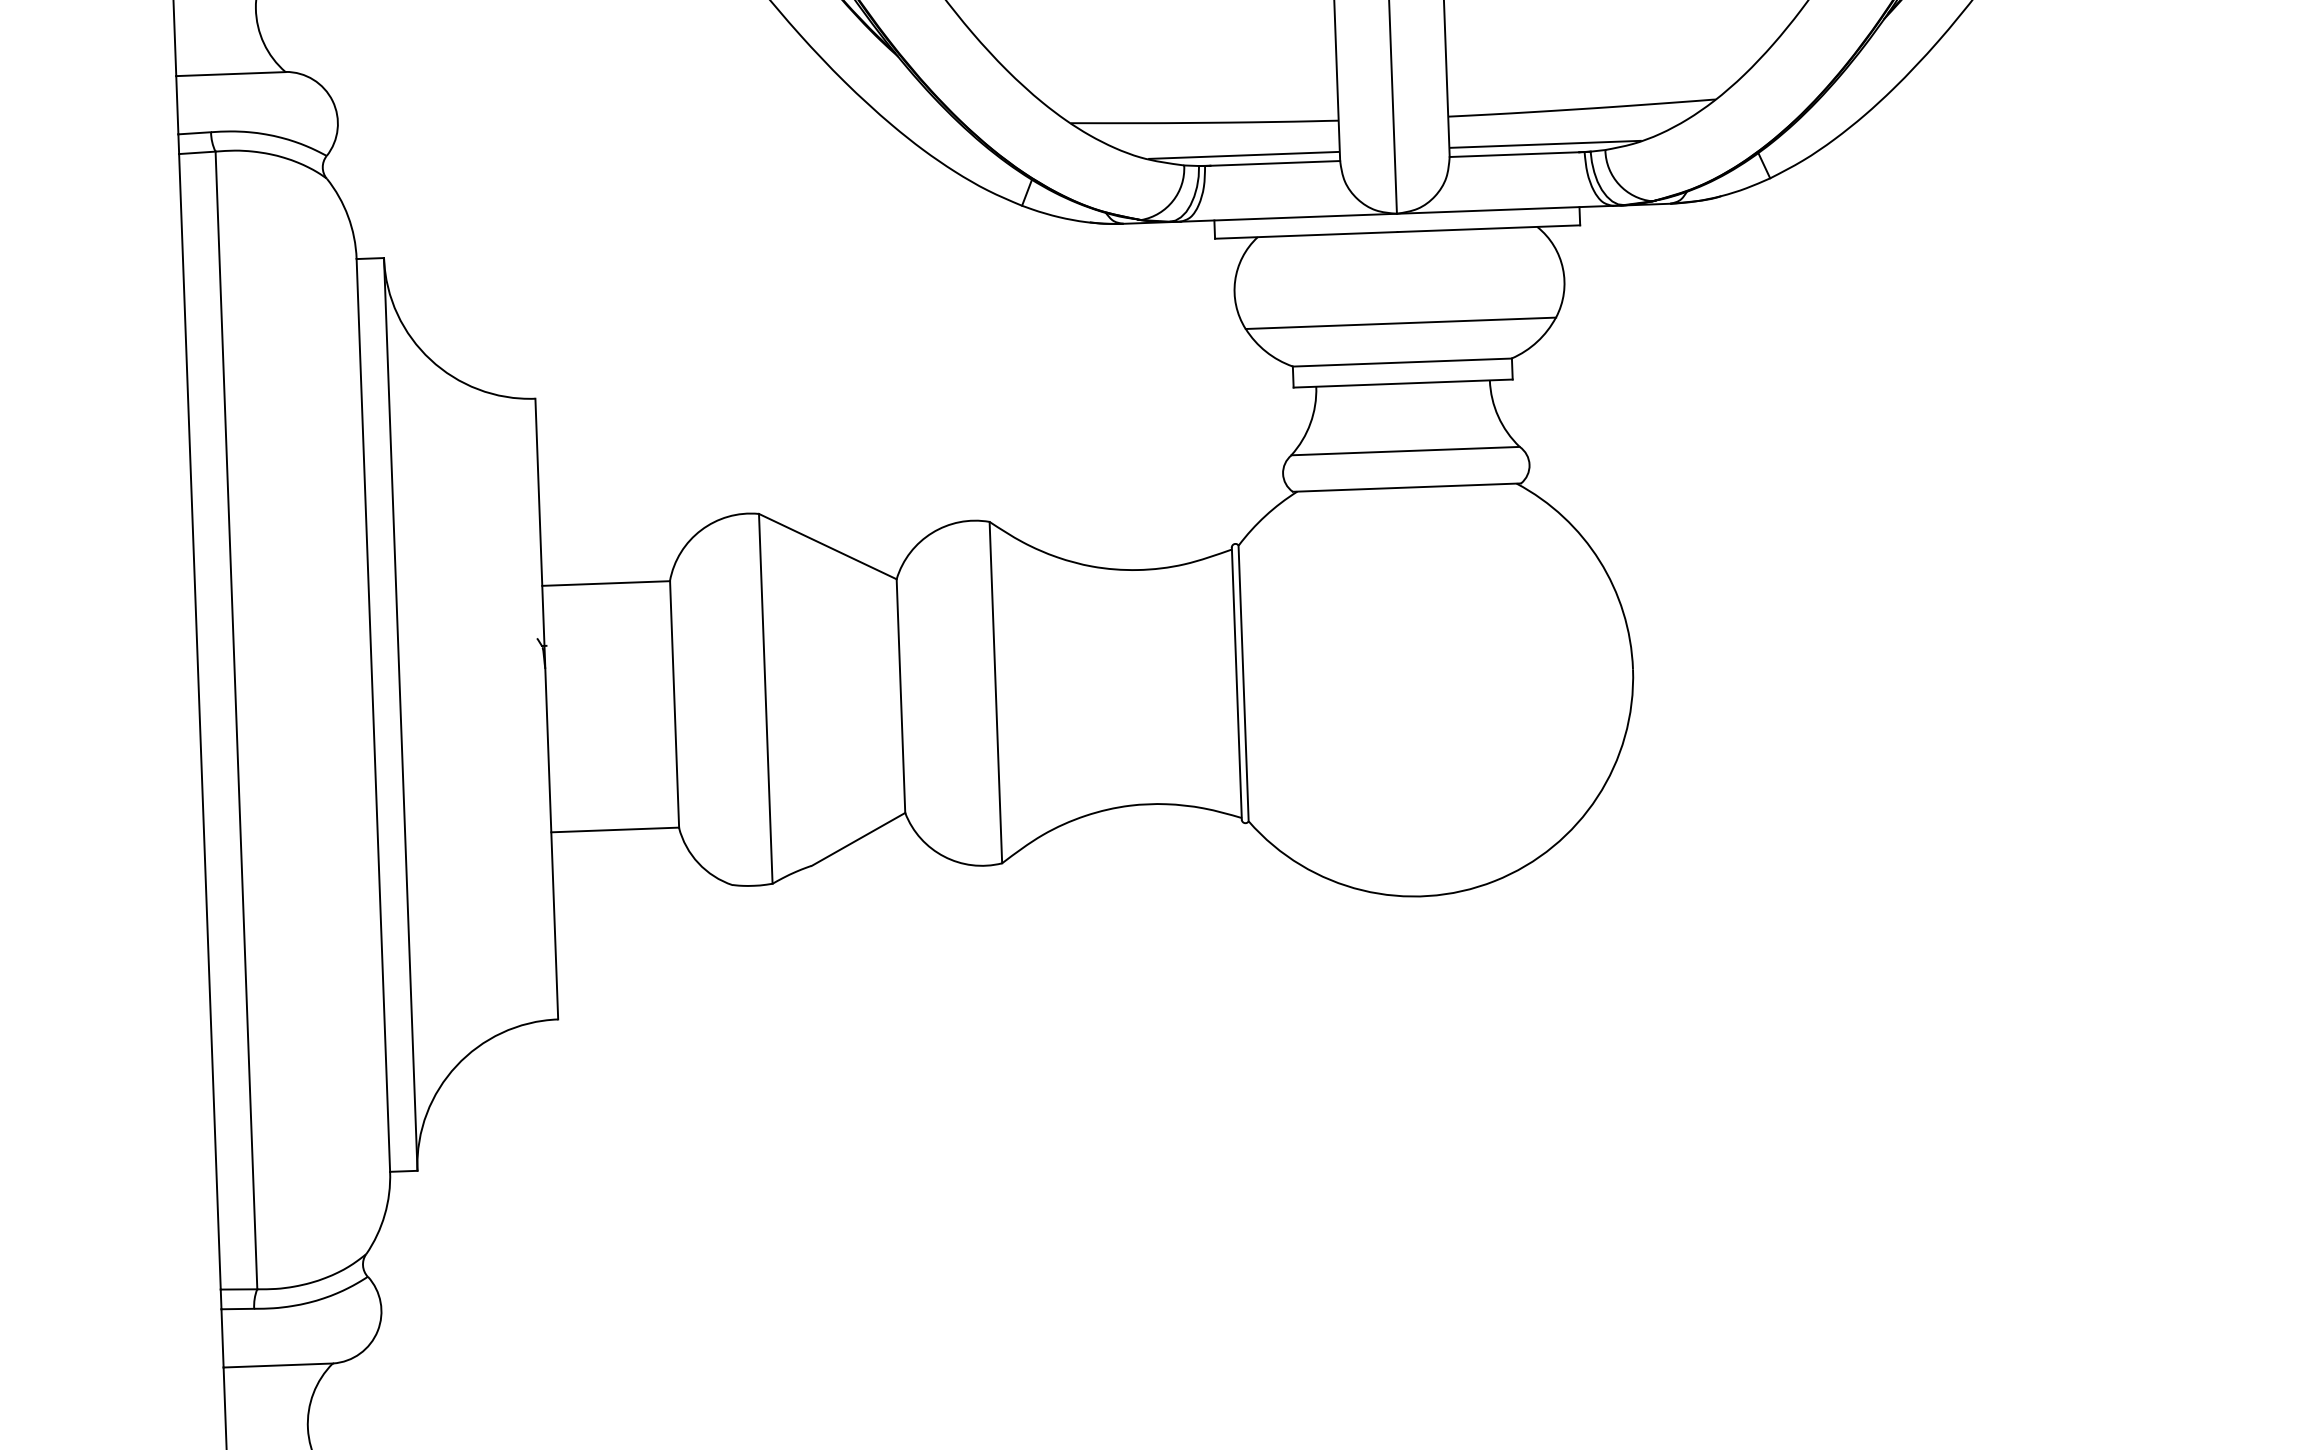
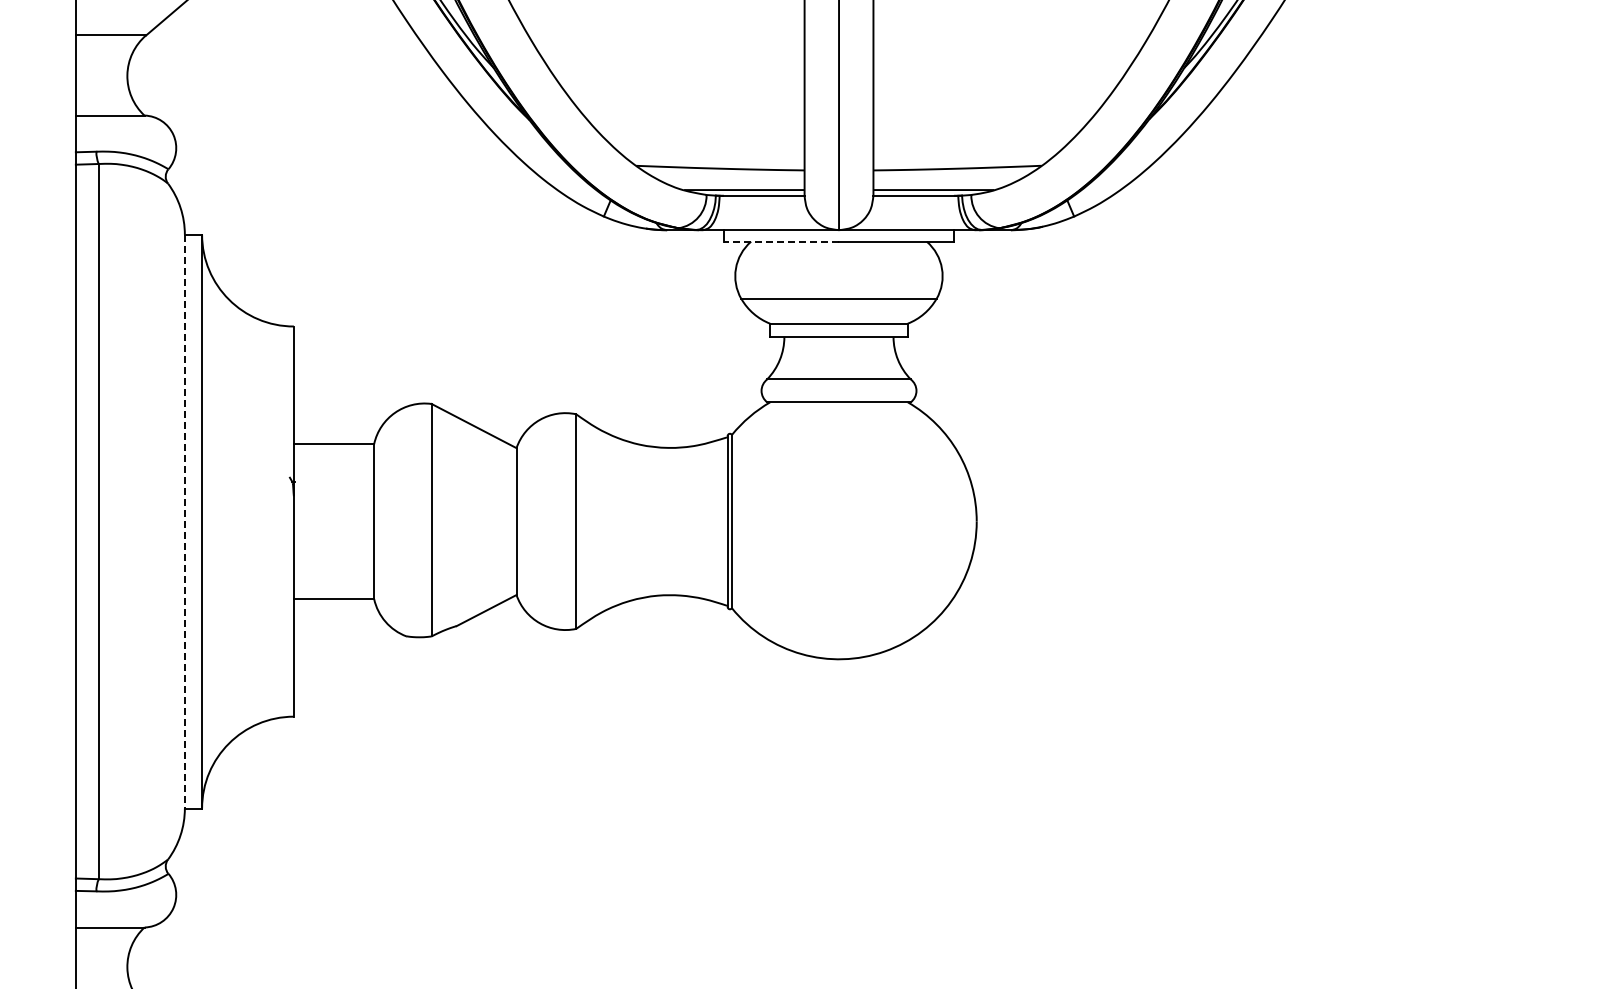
line: (1306, 235) -> (781, 241), solid -> dashed
line: (372, 715) -> (184, 521), solid -> dashed

